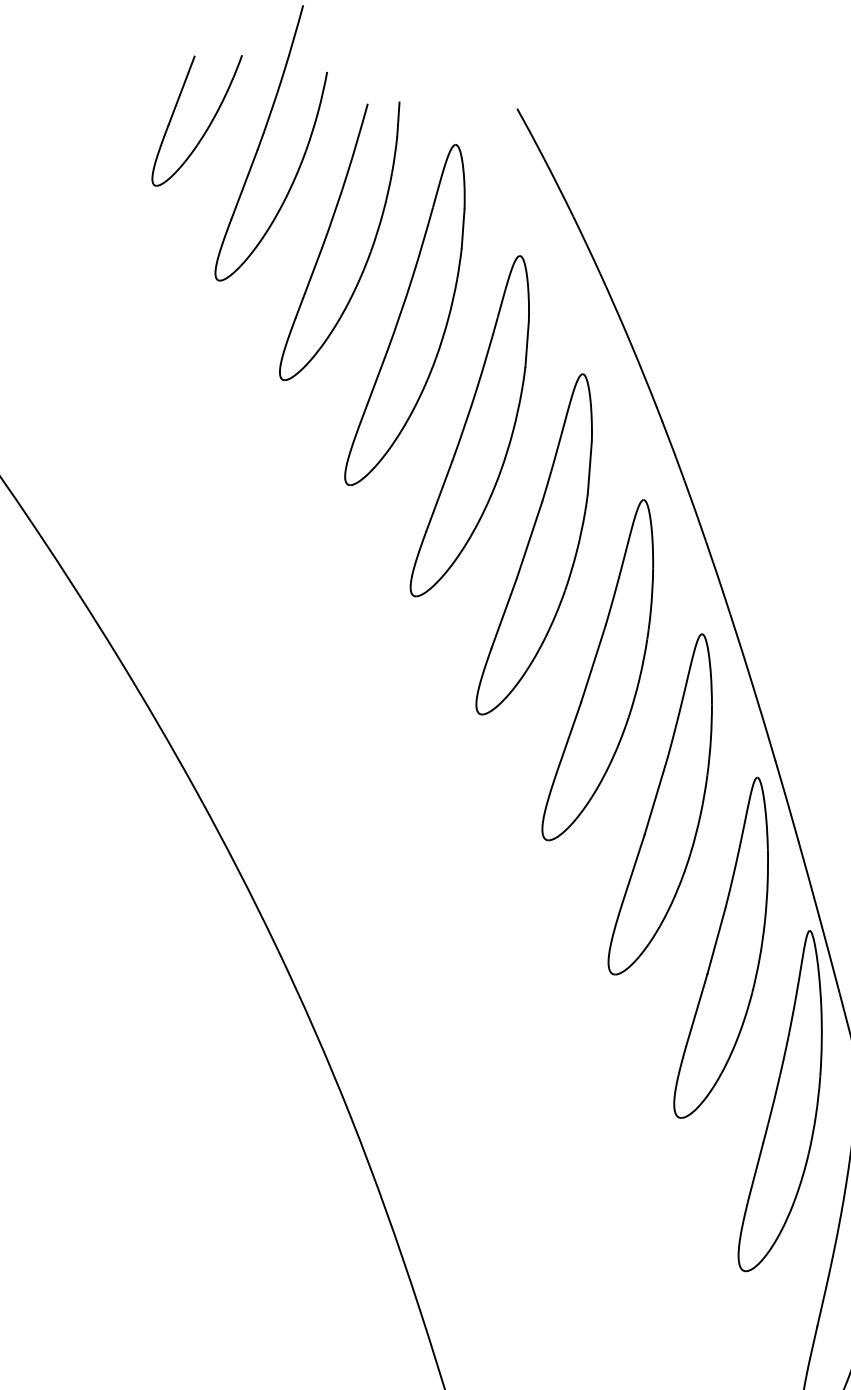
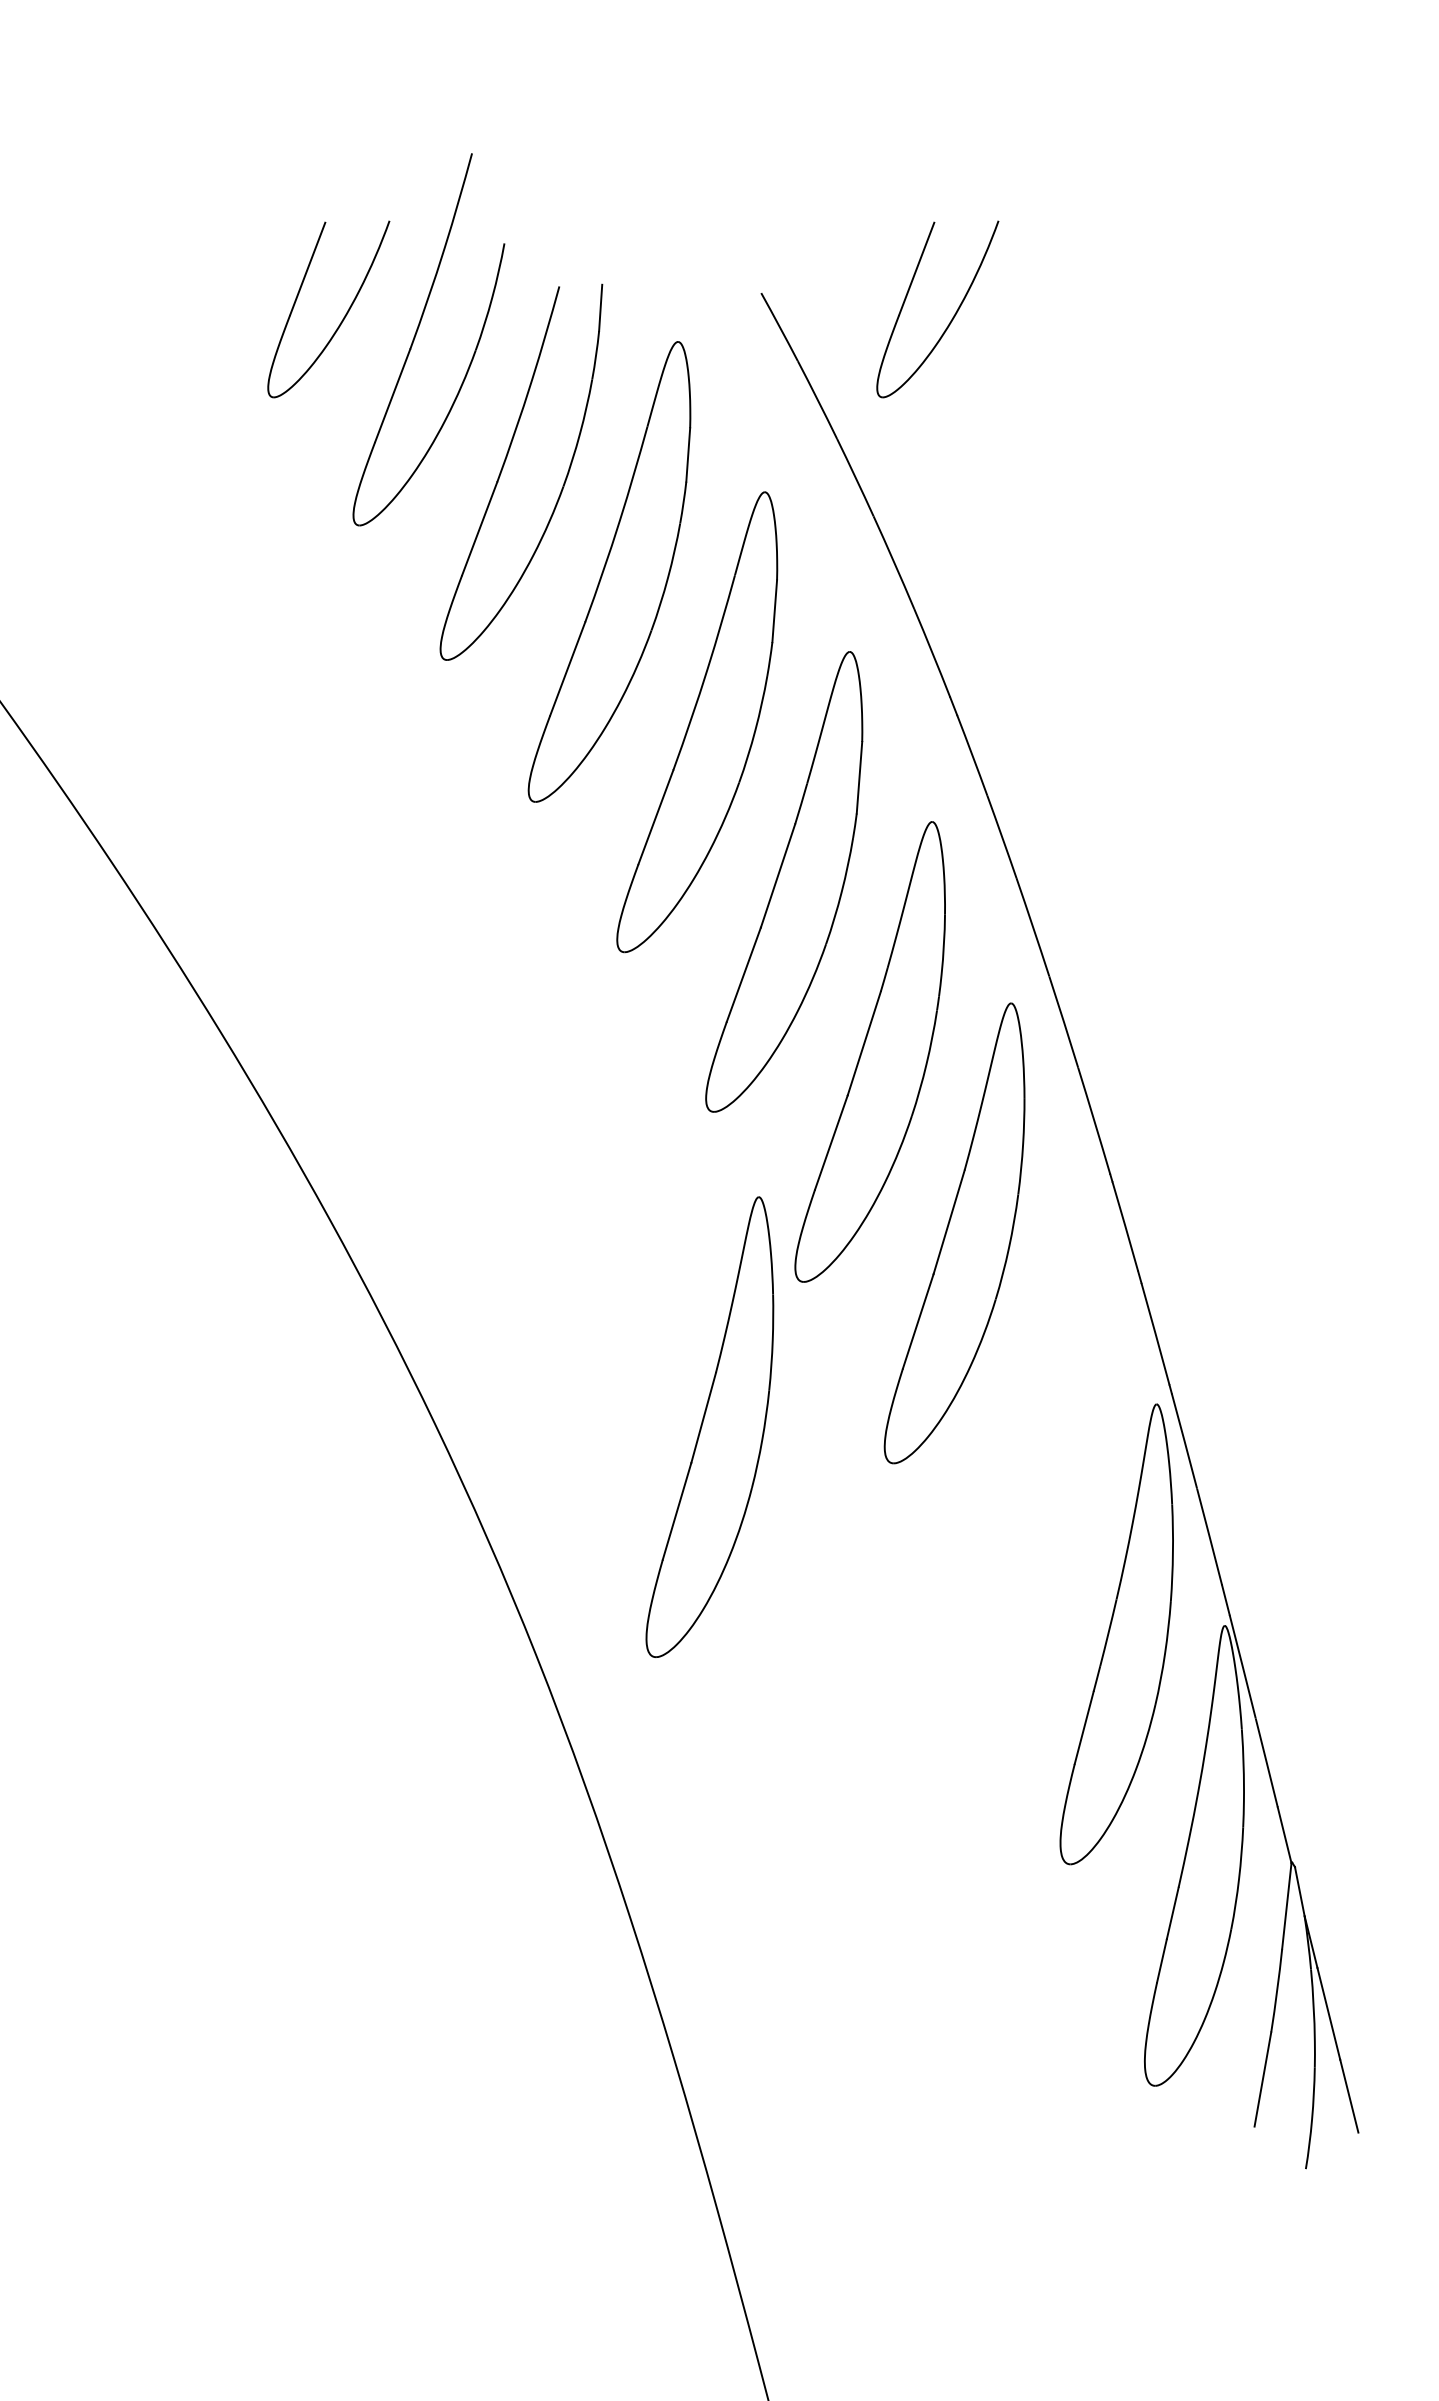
part: (658, 126) -> (952, 317), added
part: (720, 947) -> (709, 1426), moved

